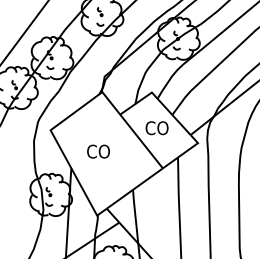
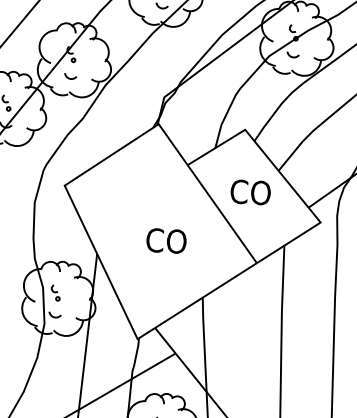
text: (98, 151) -> (166, 240), moved

